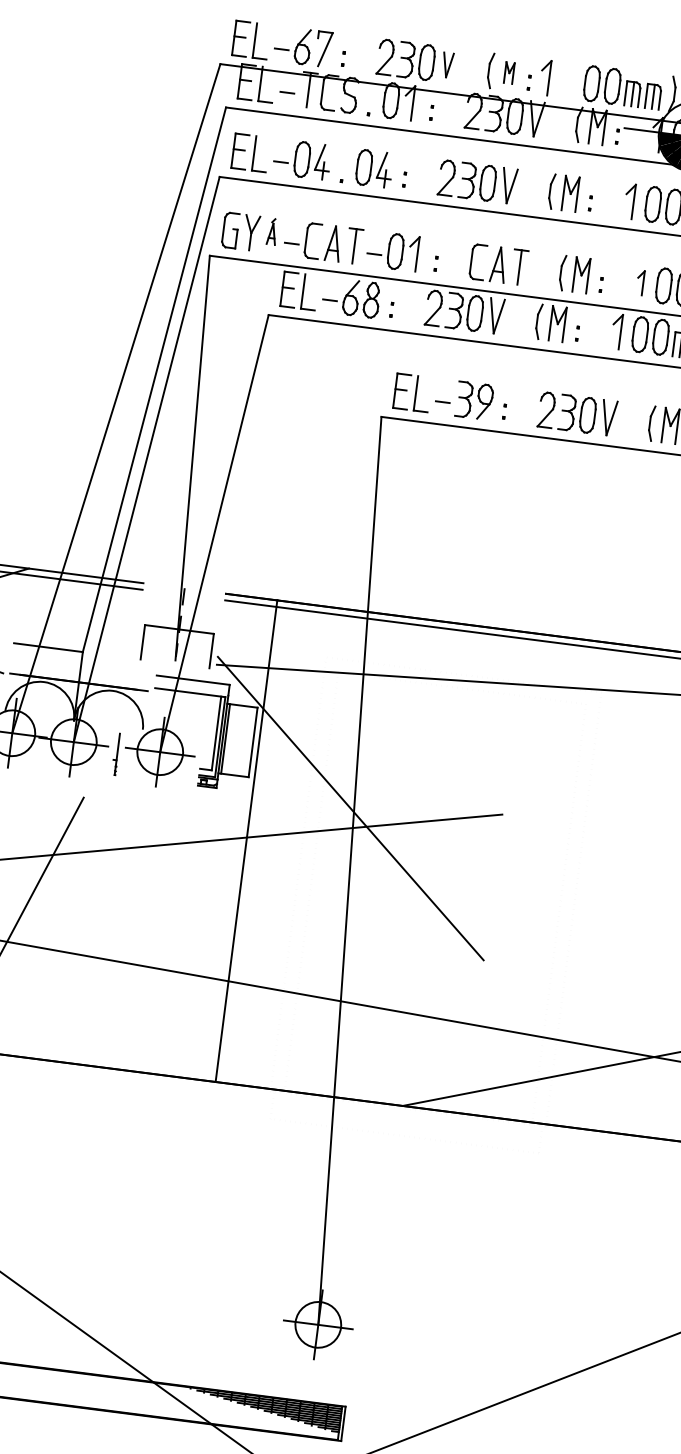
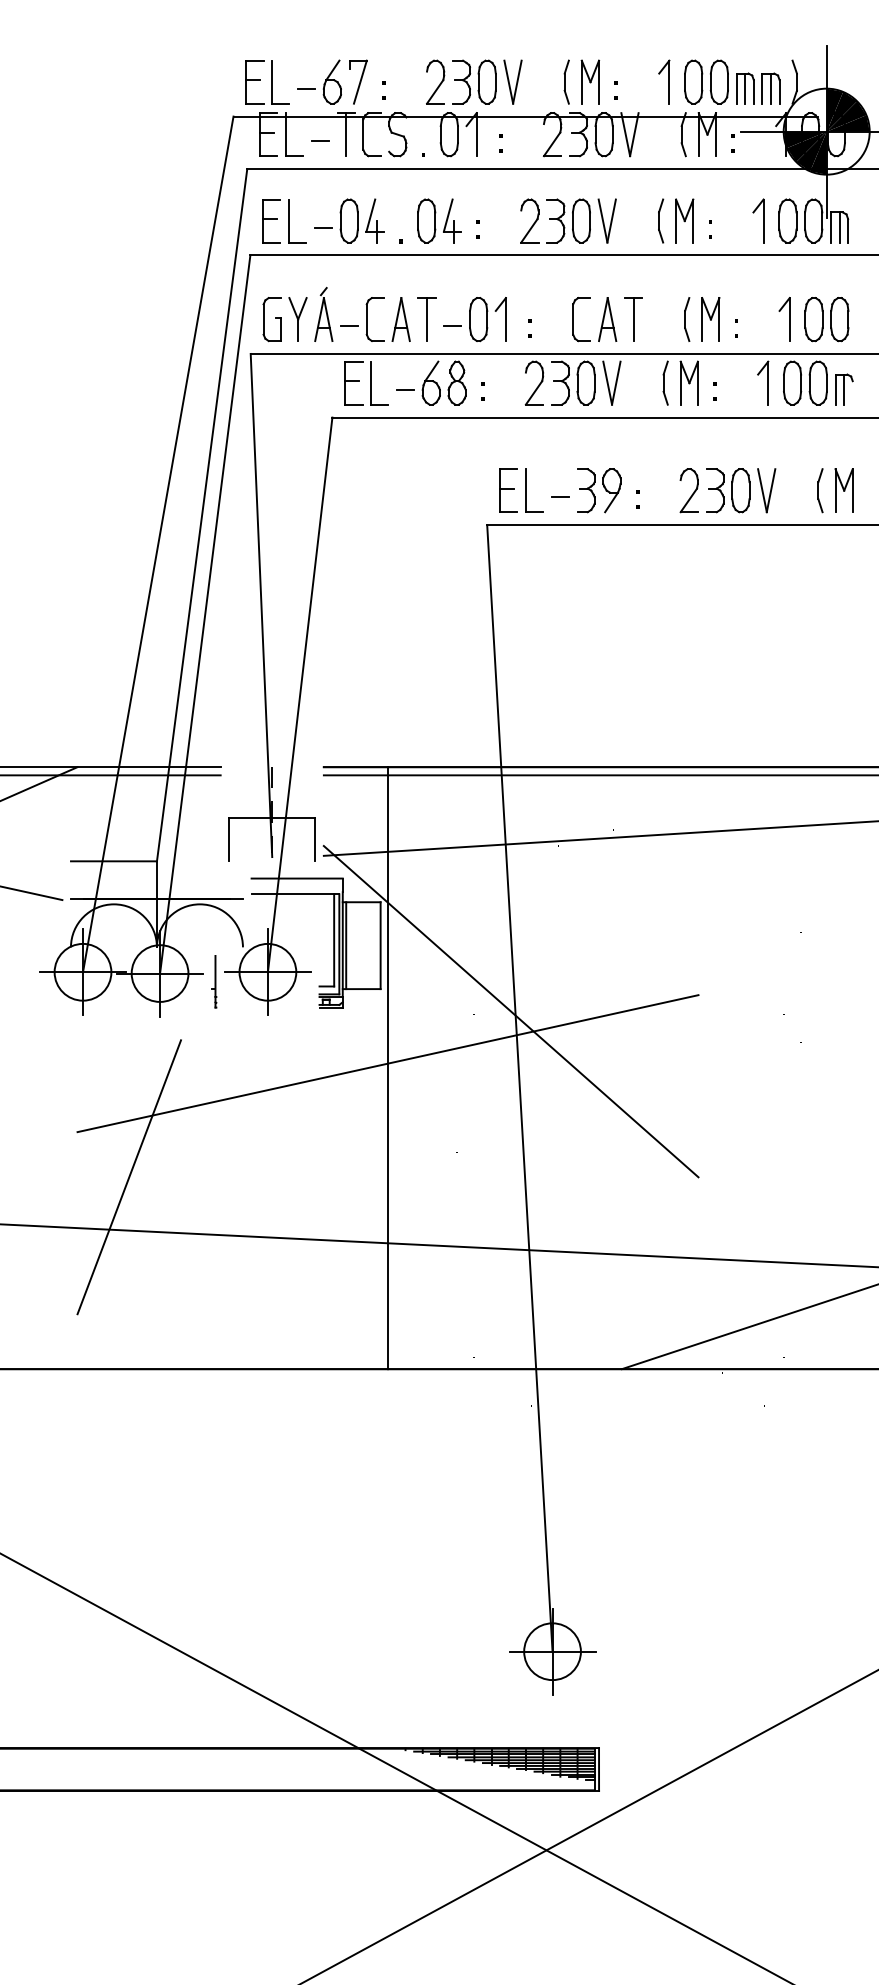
part: (447, 64) -> (512, 81), size x1.43
part: (508, 72) -> (589, 81), size x1.67
part: (545, 77) -> (664, 81), moved
part: (272, 231) -> (323, 314), size x1.67
part: (640, 282) -> (784, 319), size x1.43

